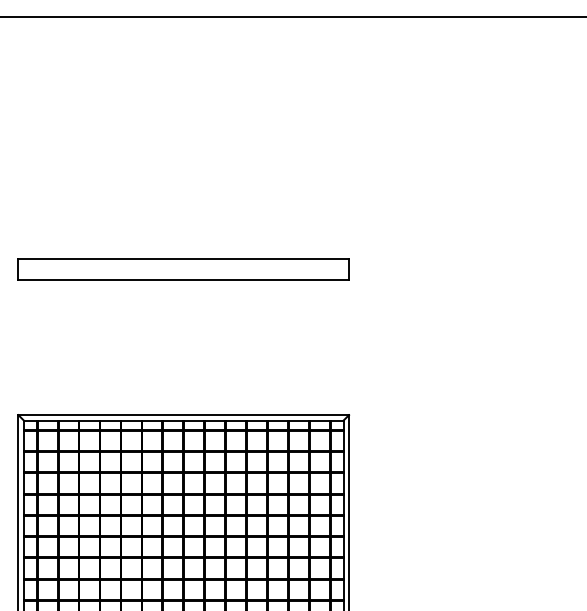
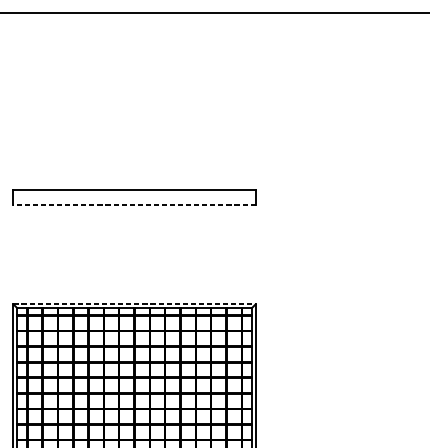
line: (183, 279) -> (134, 204), solid -> dashed
line: (184, 415) -> (135, 304), solid -> dashed

